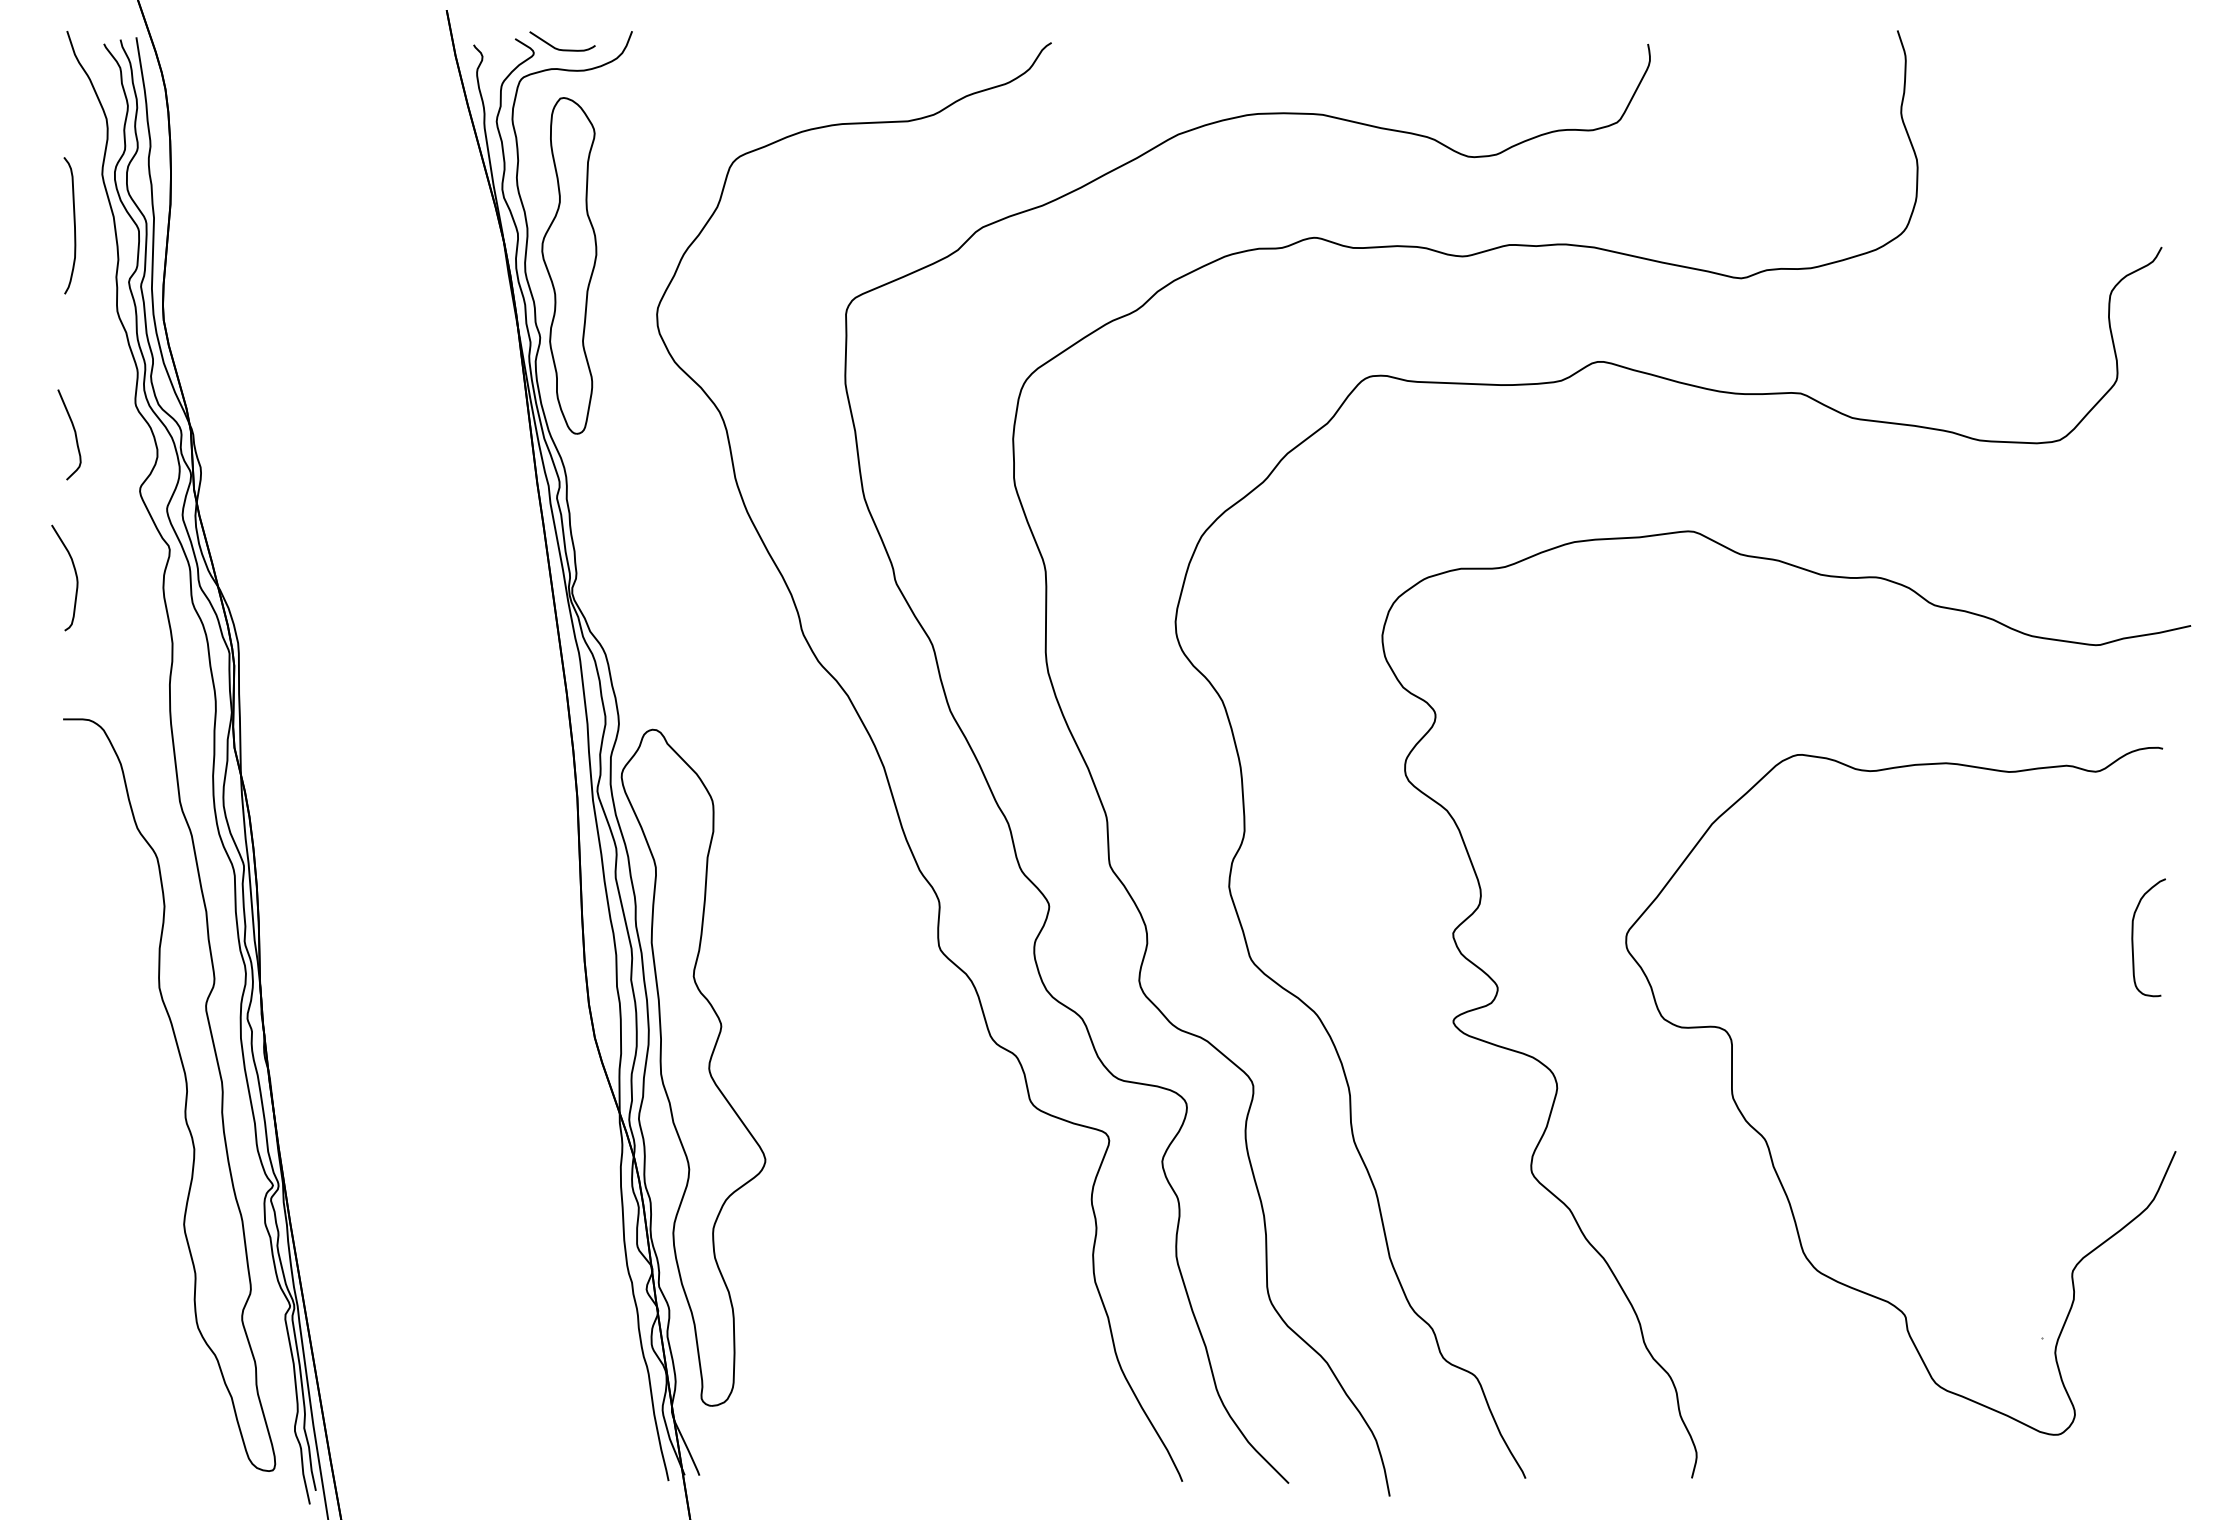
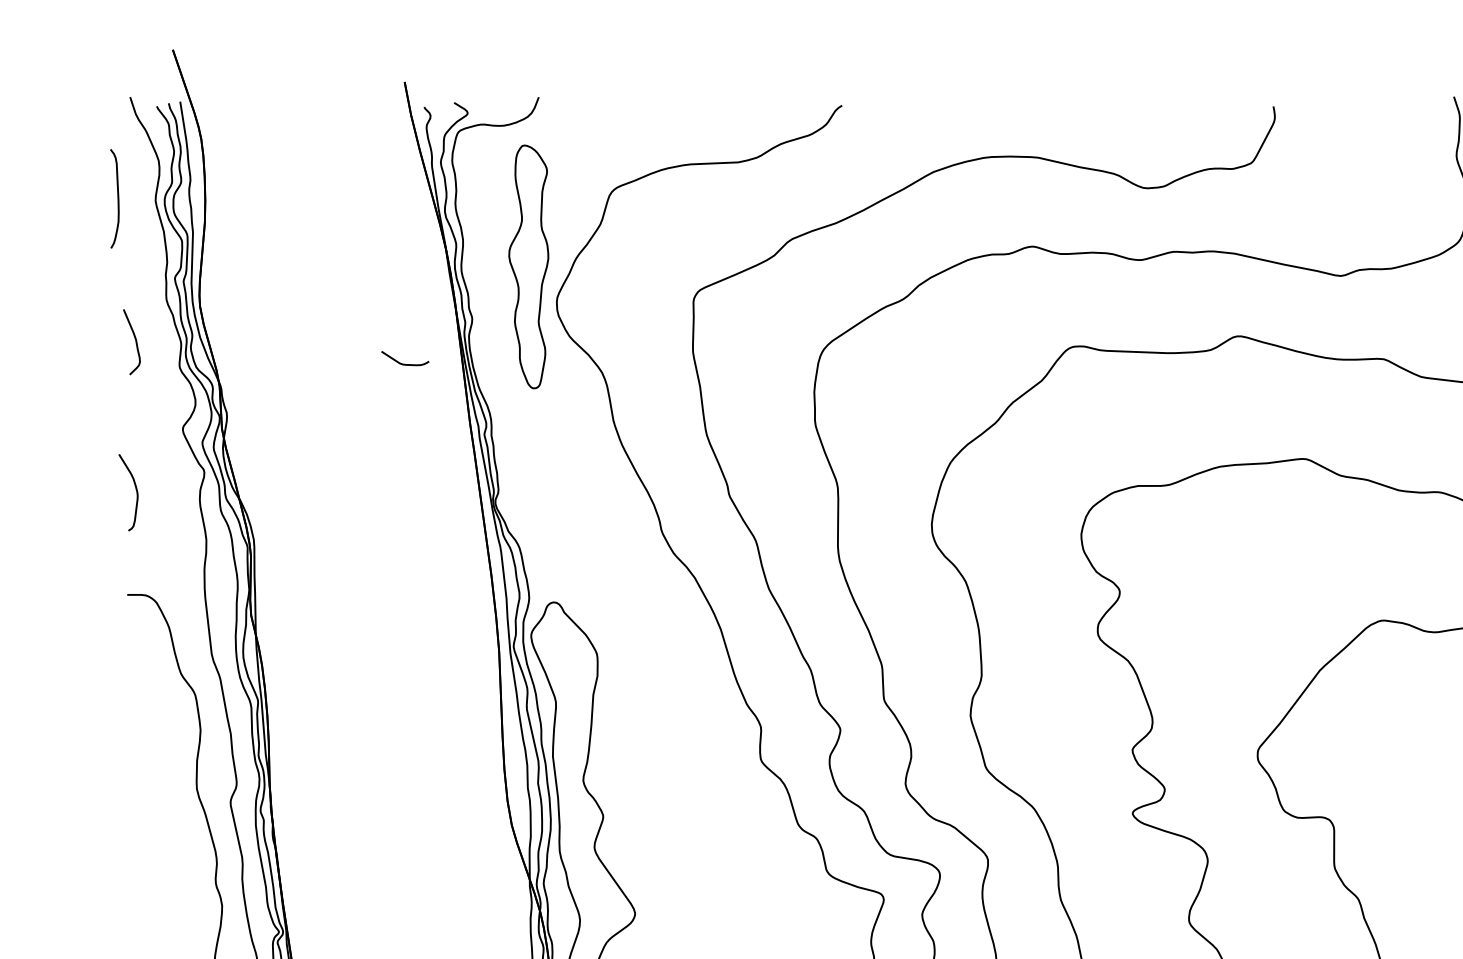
curve: (559, 48) -> (403, 363), moved
curve: (73, 223) -> (117, 197), moved
part: (569, 265) -> (528, 266), moved
curve: (74, 434) -> (135, 341), moved

